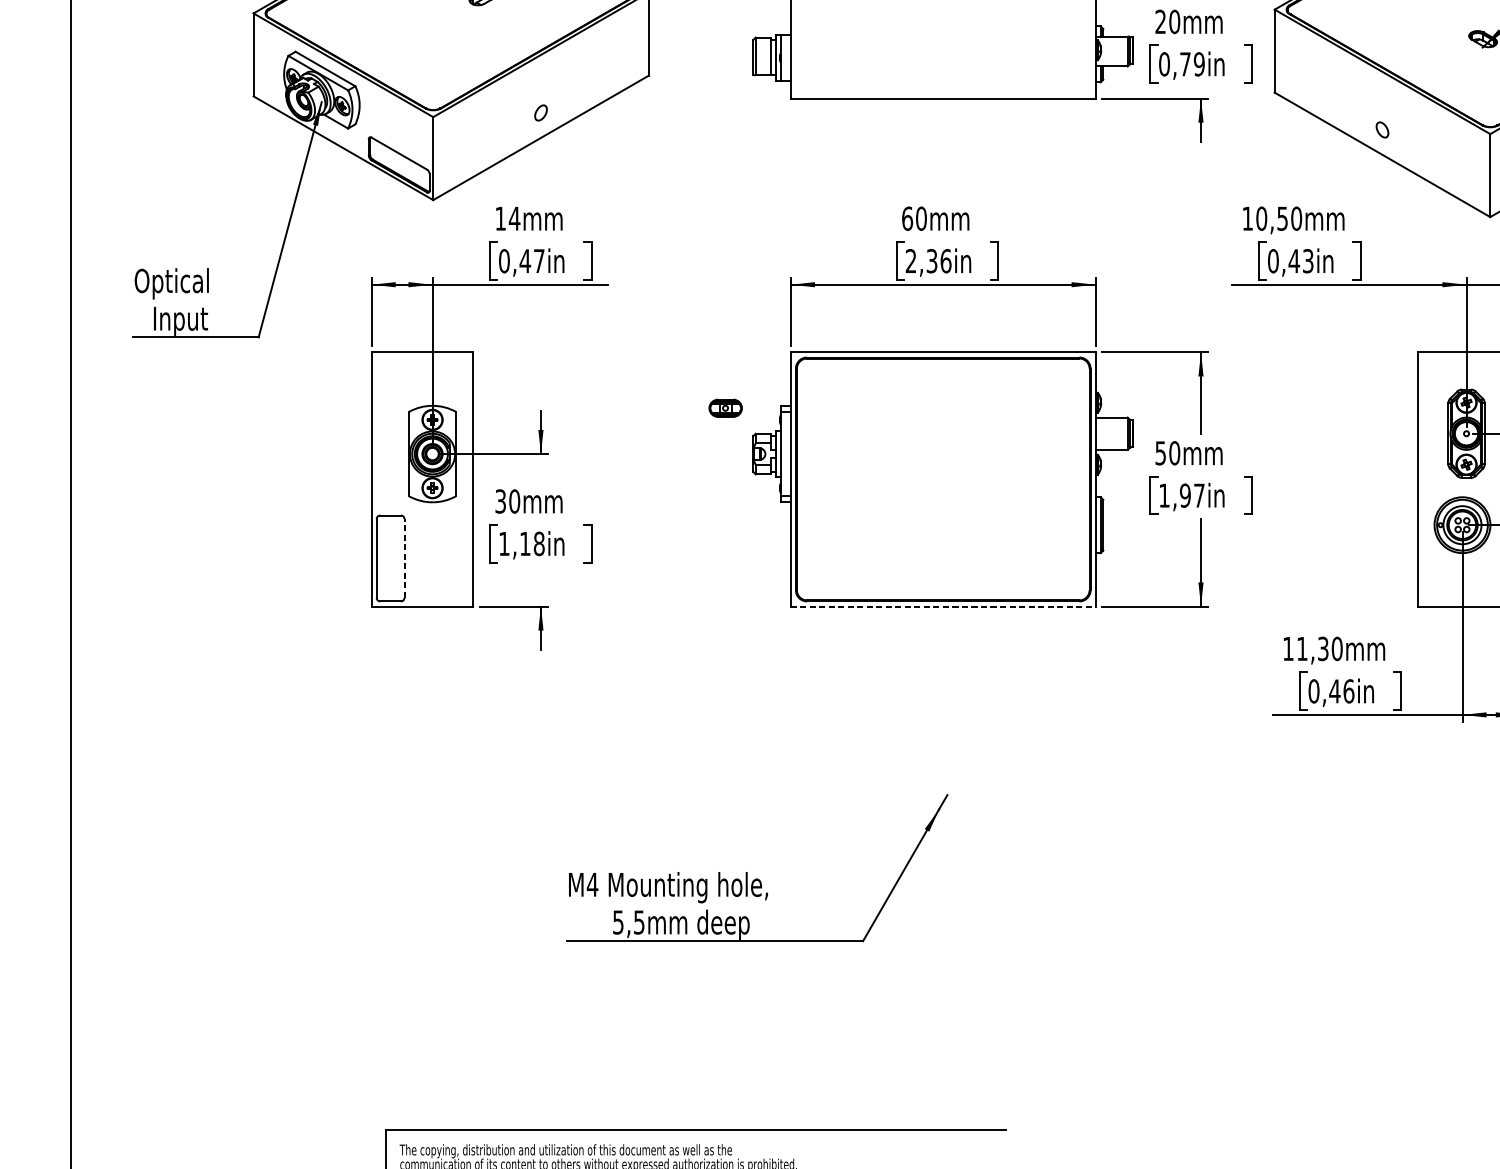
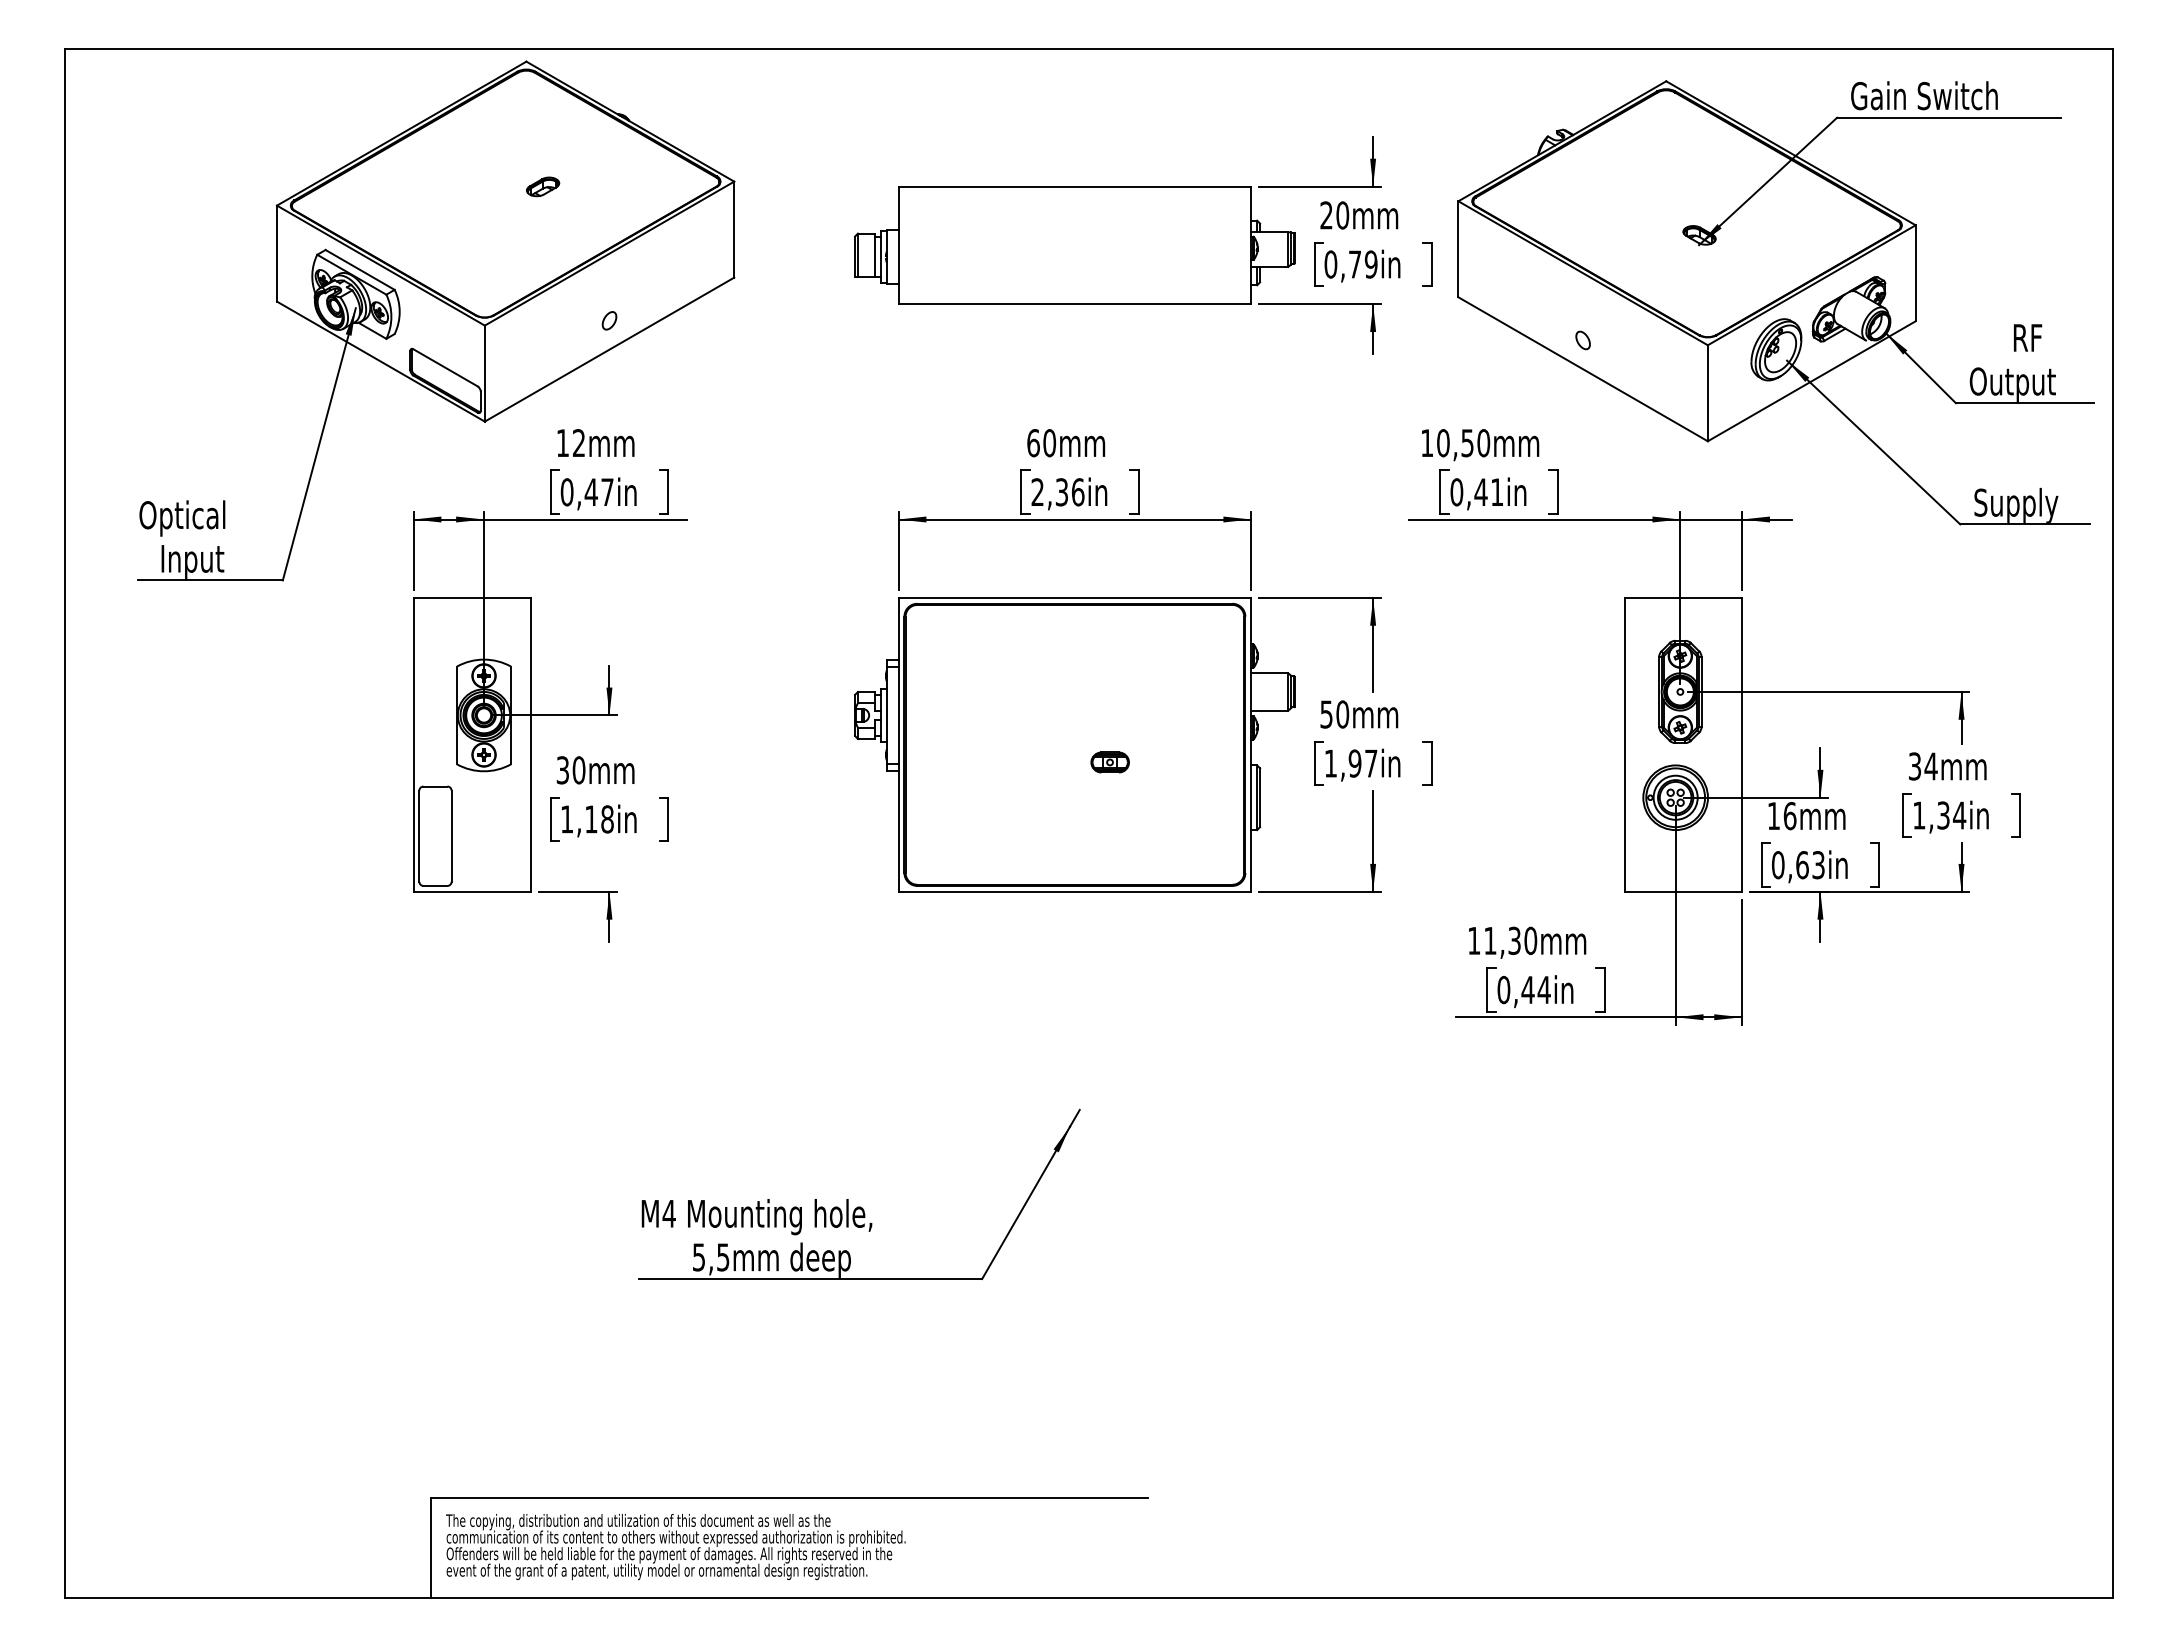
text: (514, 218) -> (578, 442), 14mm -> 12mm
text: (1308, 261) -> (1497, 492), 0,43in -> 0,41in
part: (725, 408) -> (1109, 762), moved
line: (404, 558) -> (451, 836), dashed -> solid
line: (943, 606) -> (1075, 891), dashed -> solid
text: (1348, 690) -> (1543, 989), 0,46in -> 0,44in

